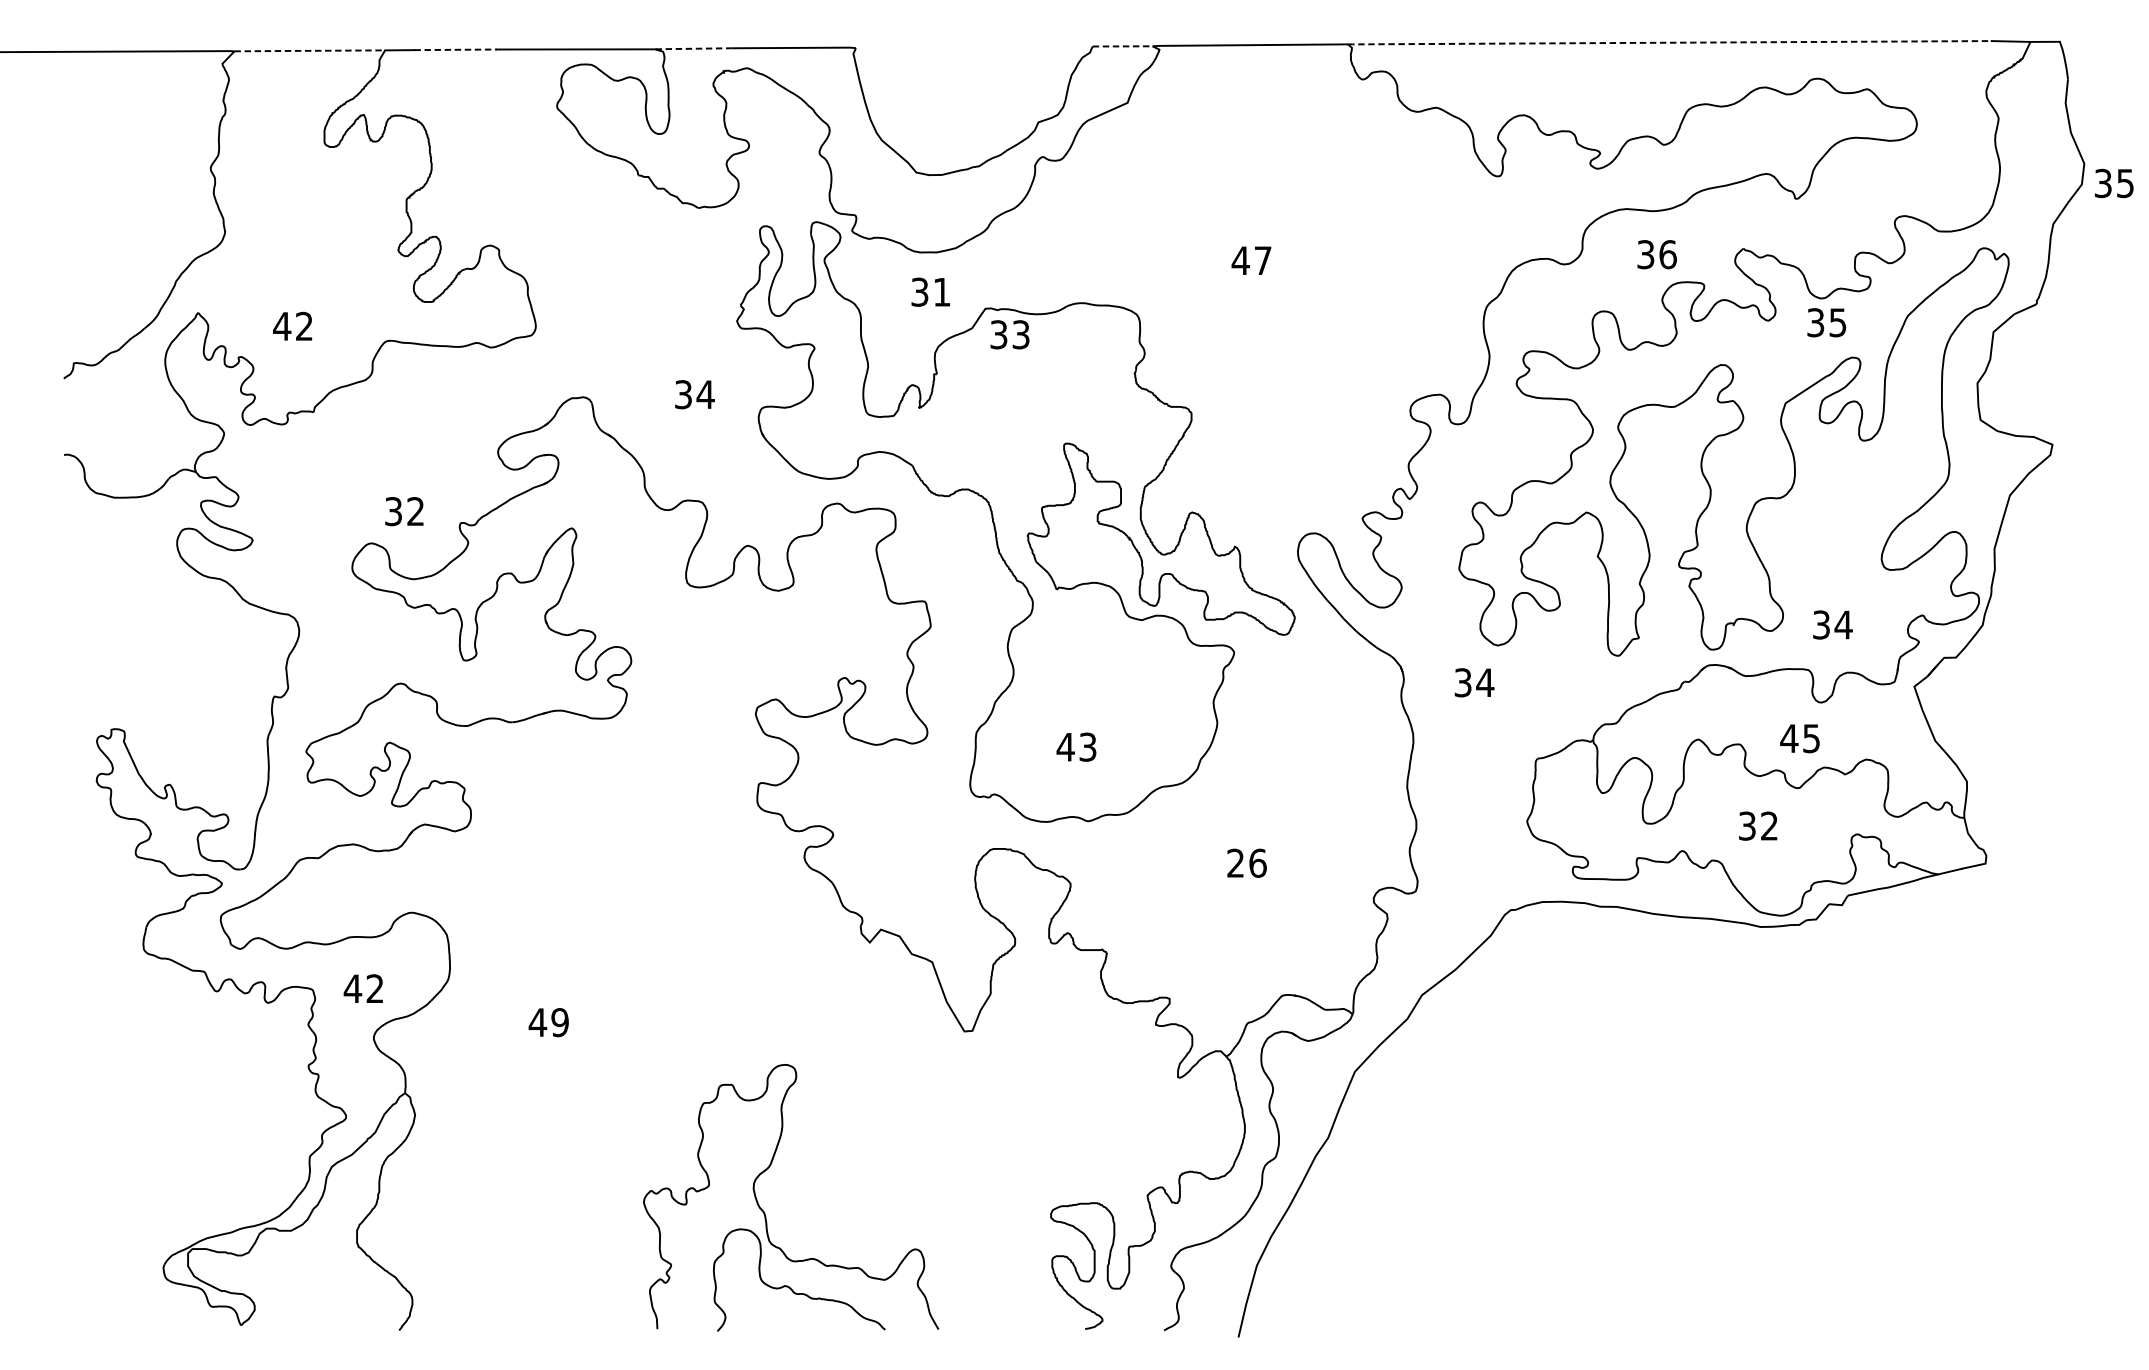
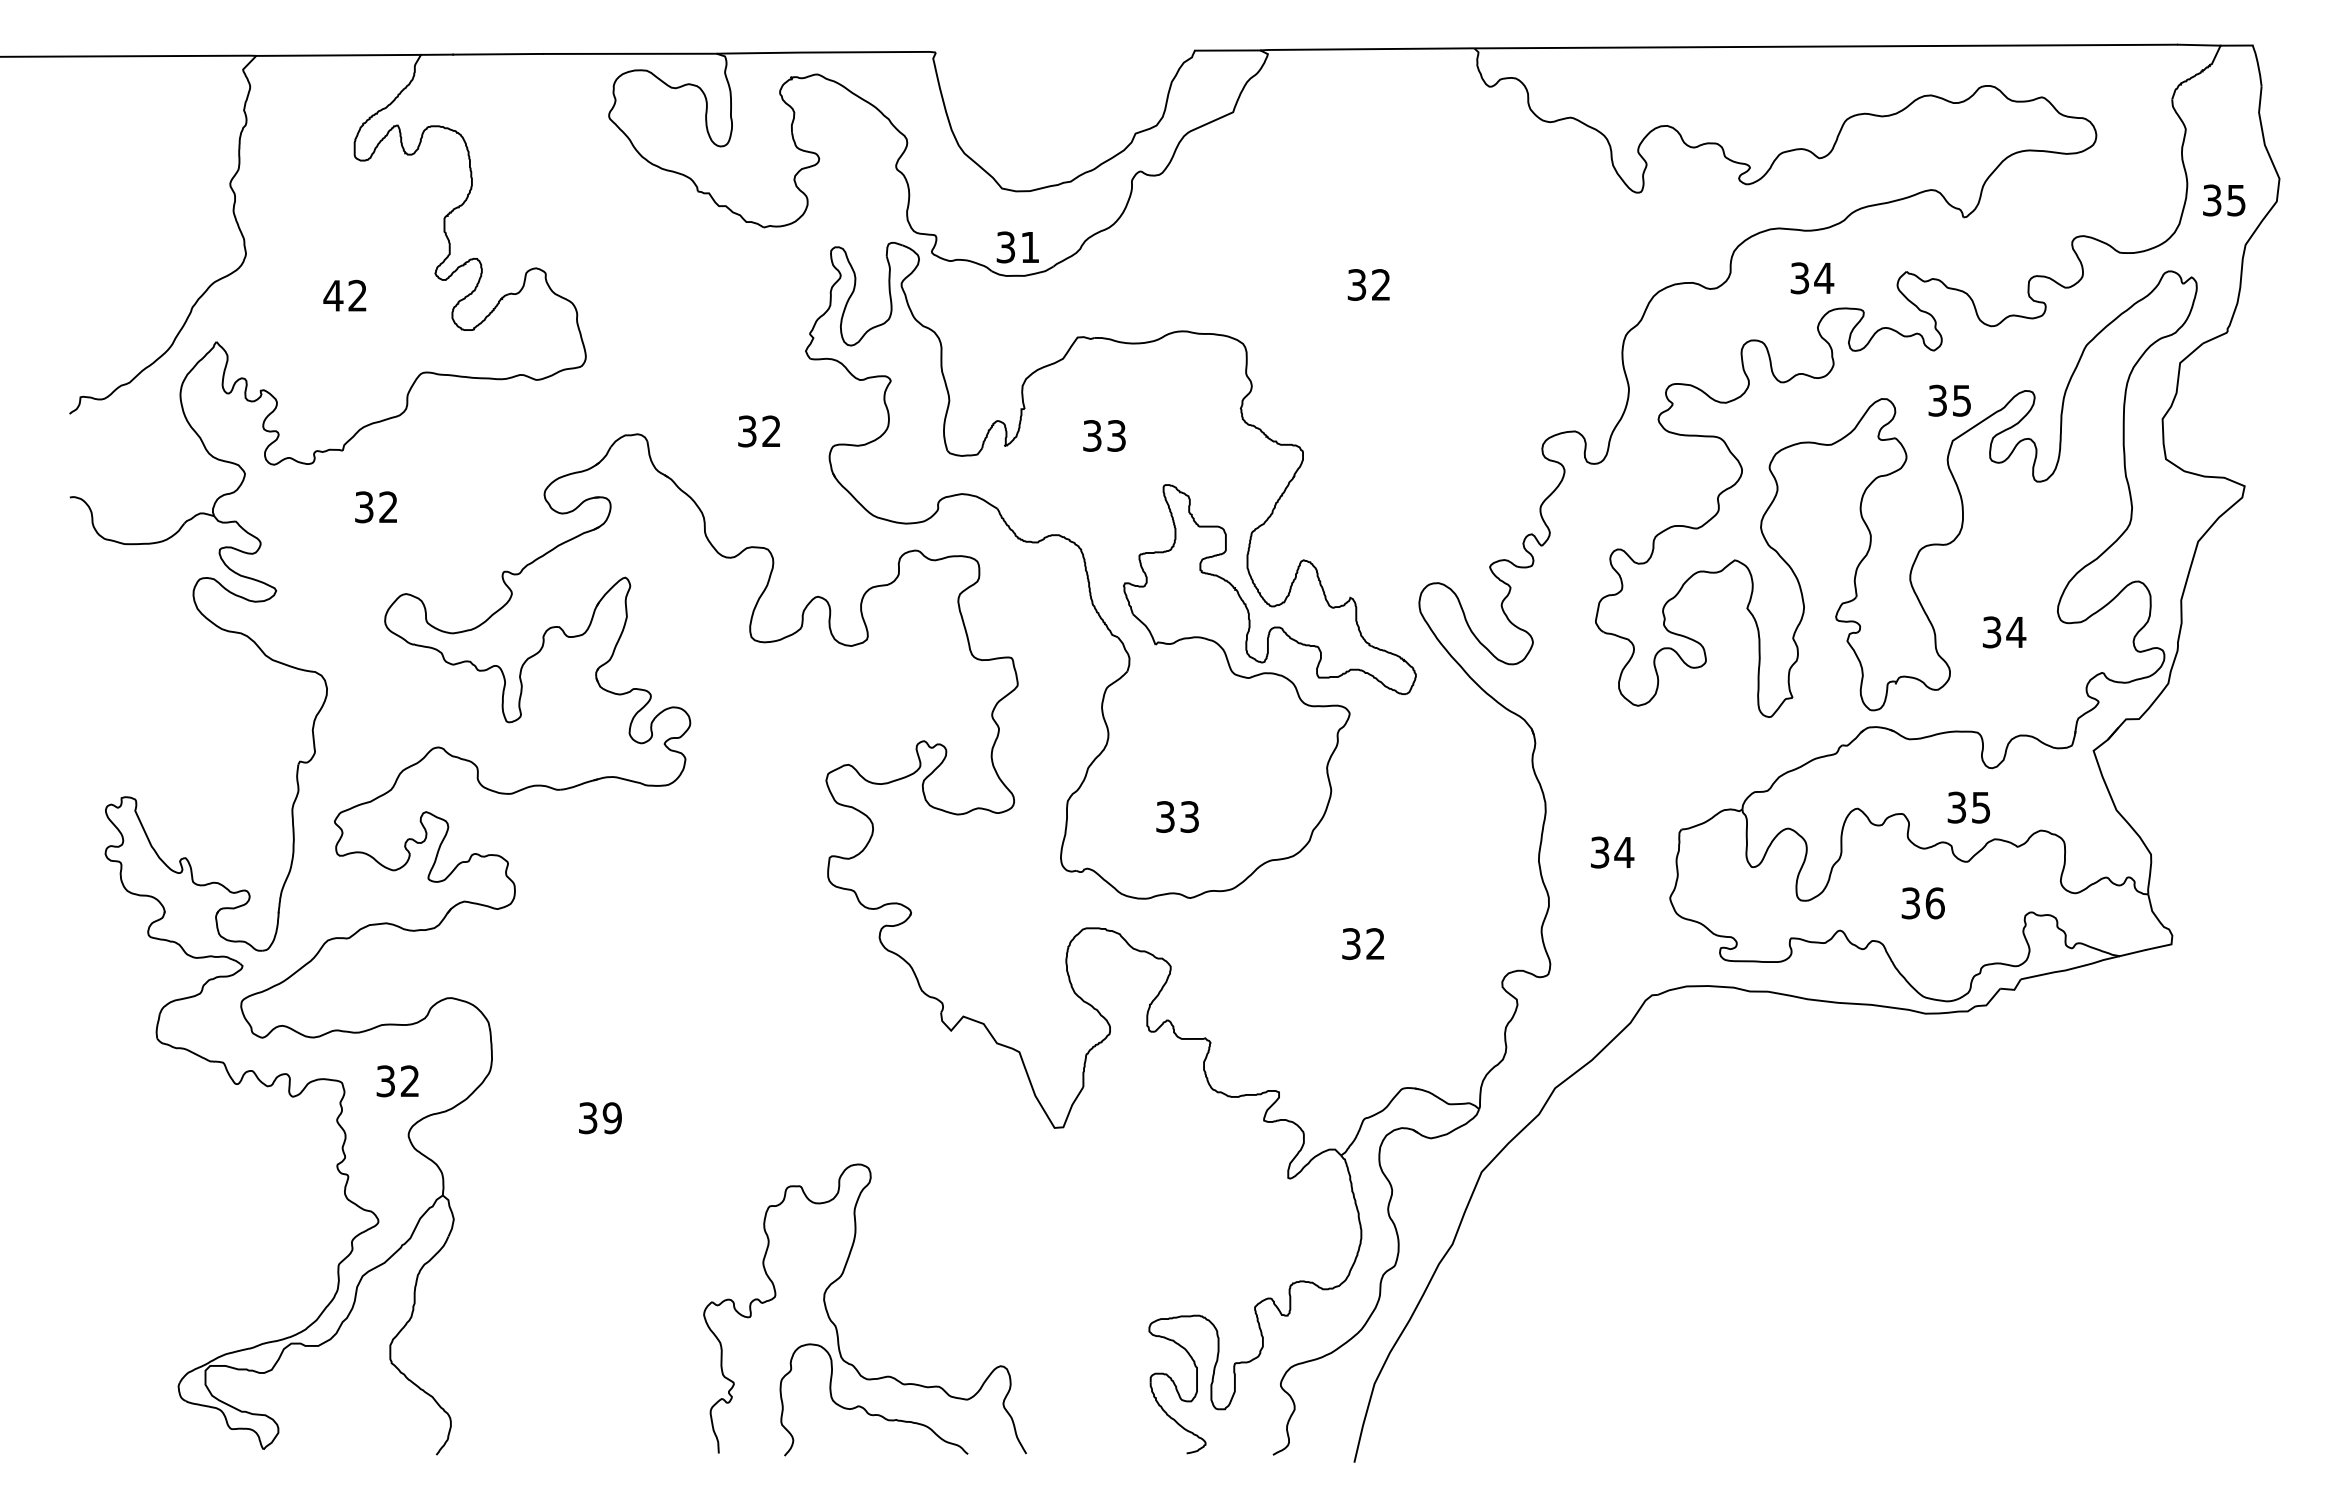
line: (1670, 42) -> (1826, 46), dashed -> solid
line: (1122, 46) -> (1227, 50), dashed -> solid
line: (692, 49) -> (757, 53), dashed -> solid
line: (310, 50) -> (339, 55), dashed -> solid
line: (455, 50) -> (498, 54), dashed -> solid
text: (2114, 183) -> (2224, 200), moved
text: (1668, 254) -> (1824, 278), 36 -> 34
text: (1251, 260) -> (1368, 284), 47 -> 32
text: (930, 292) -> (1017, 247), moved
text: (1826, 322) -> (1949, 400), moved
text: (292, 326) -> (344, 295), moved
text: (1010, 334) -> (1104, 435), moved
text: (705, 393) -> (771, 430), 34 -> 32
text: (403, 511) -> (375, 507), moved
text: (1832, 625) -> (2004, 632), moved
text: (1474, 682) -> (1612, 852), moved
text: (1789, 738) -> (1956, 807), 45 -> 35
text: (1065, 746) -> (1165, 816), 43 -> 33
text: (1768, 826) -> (1934, 903), 32 -> 36
text: (1246, 862) -> (1363, 943), 26 -> 32
text: (352, 989) -> (385, 1081), 42 -> 32
text: (538, 1022) -> (588, 1118), 49 -> 39

